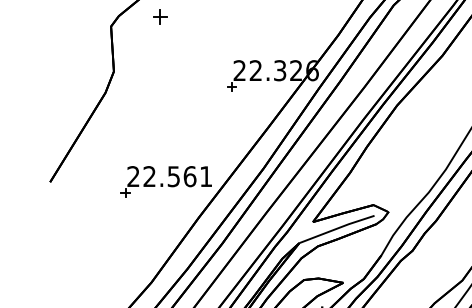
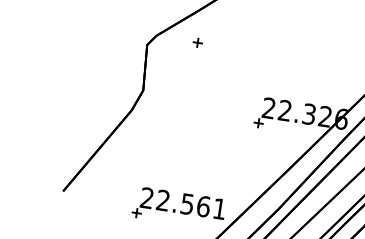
part: (160, 16) -> (197, 42), size x0.62

